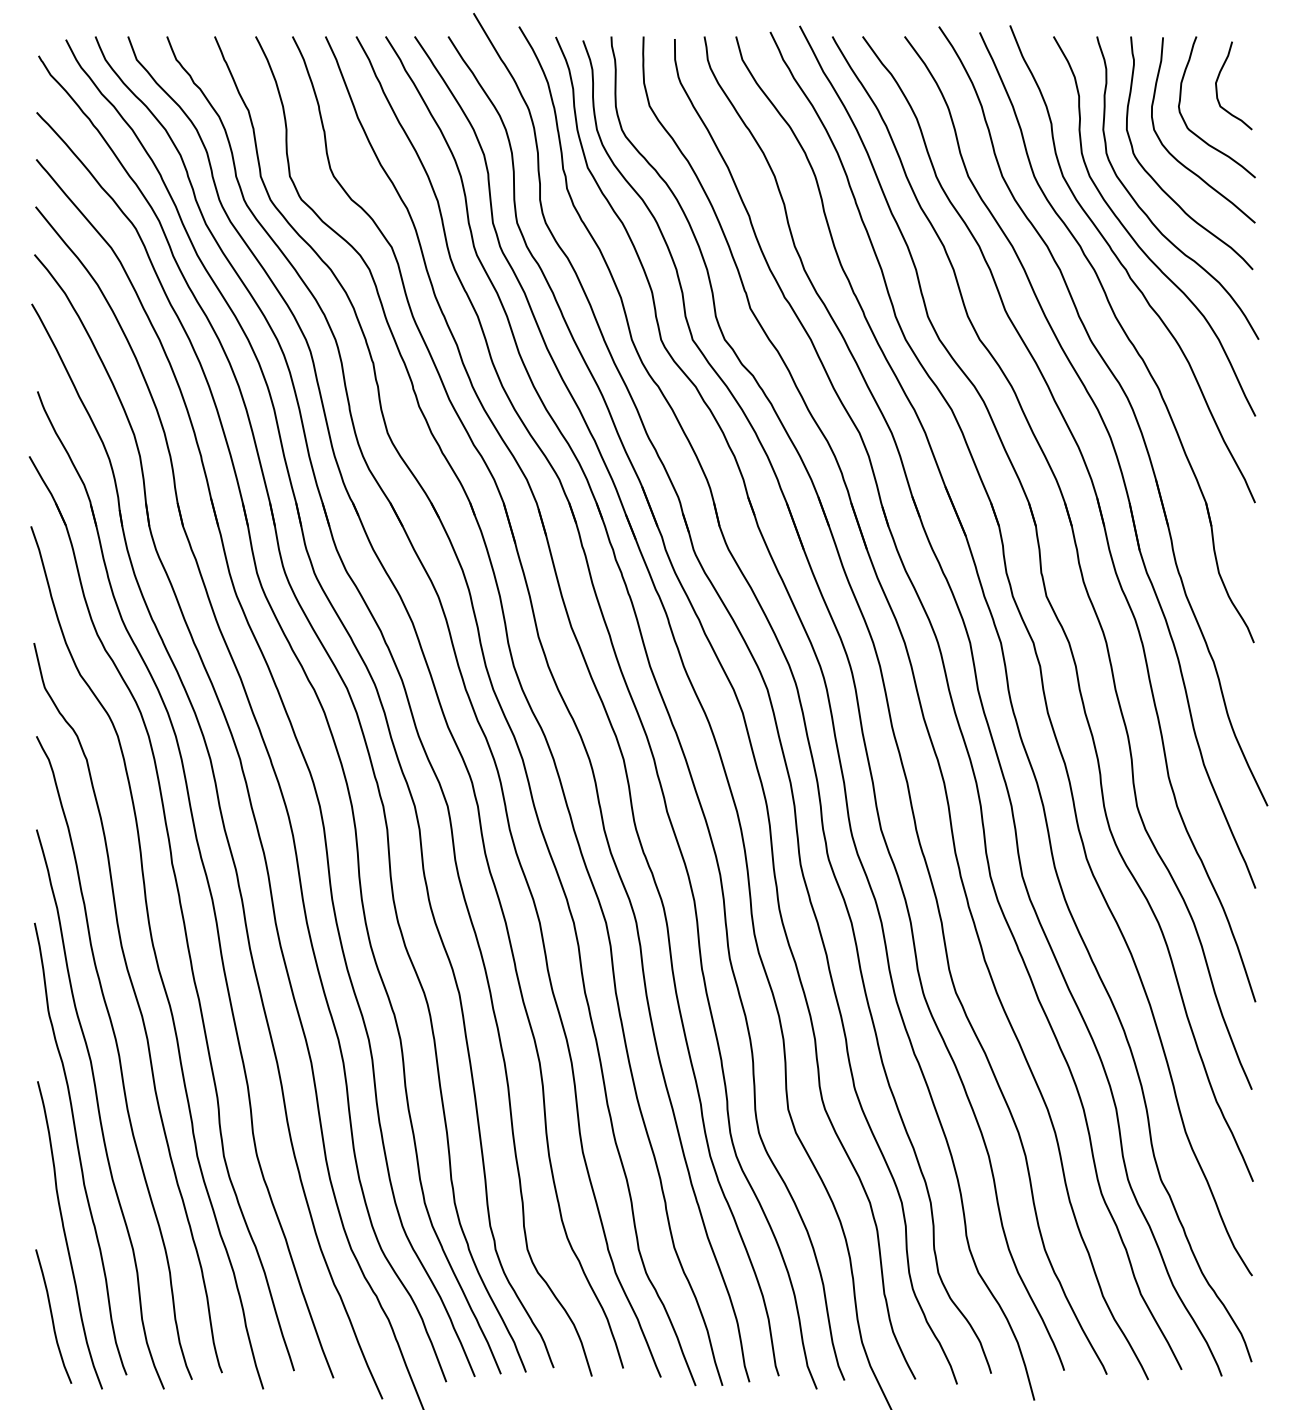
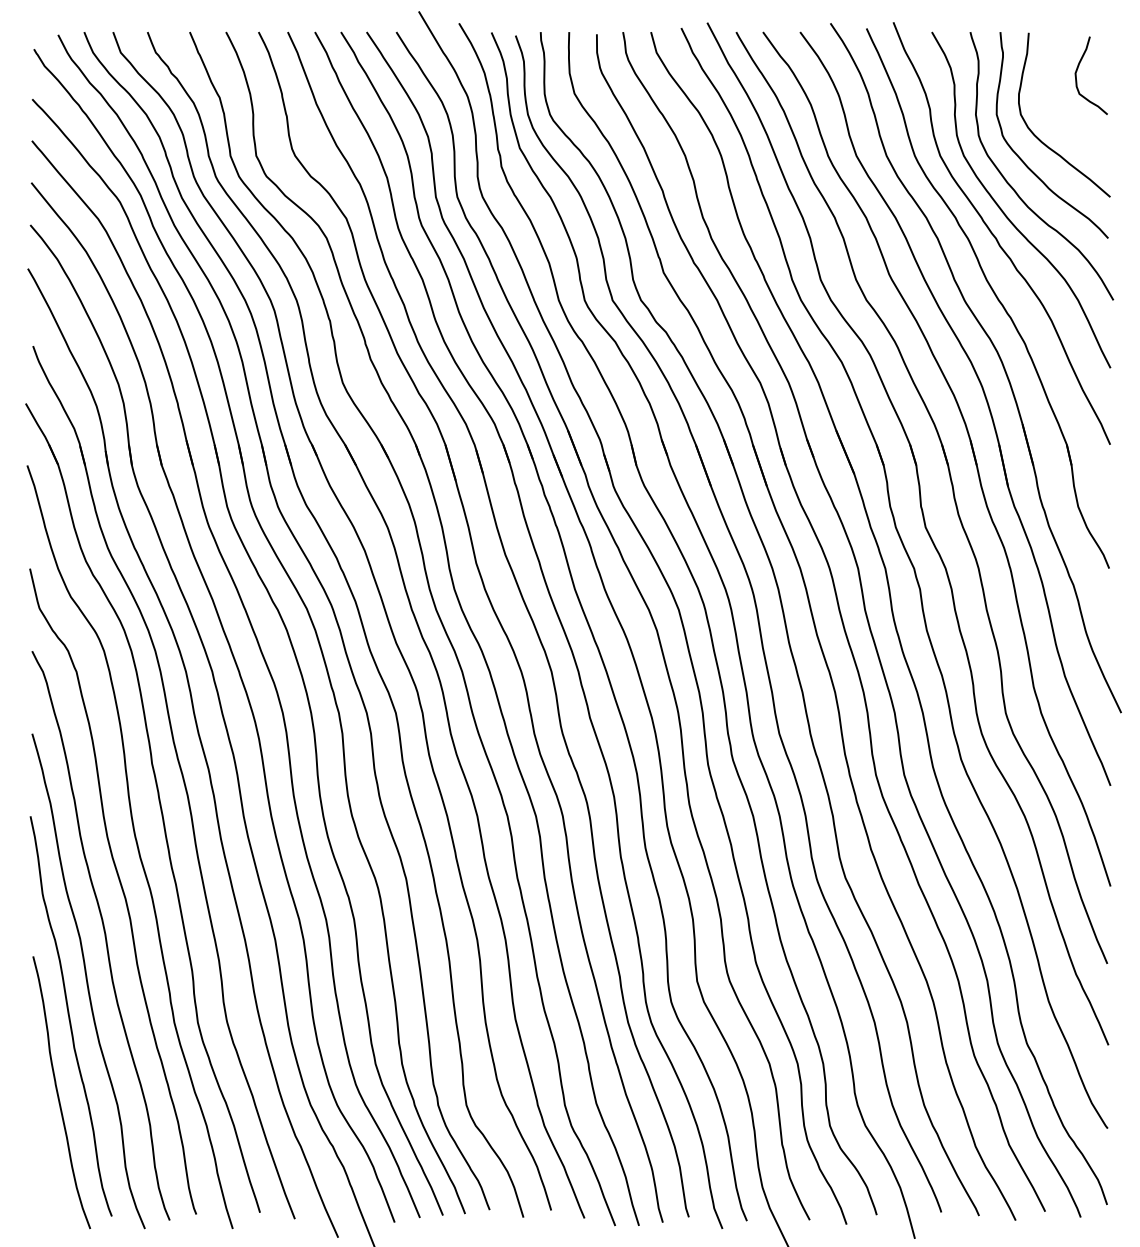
curve: (1198, 135) -> (1060, 119), removed
curve: (52, 1316) -> (46, 1164), removed

